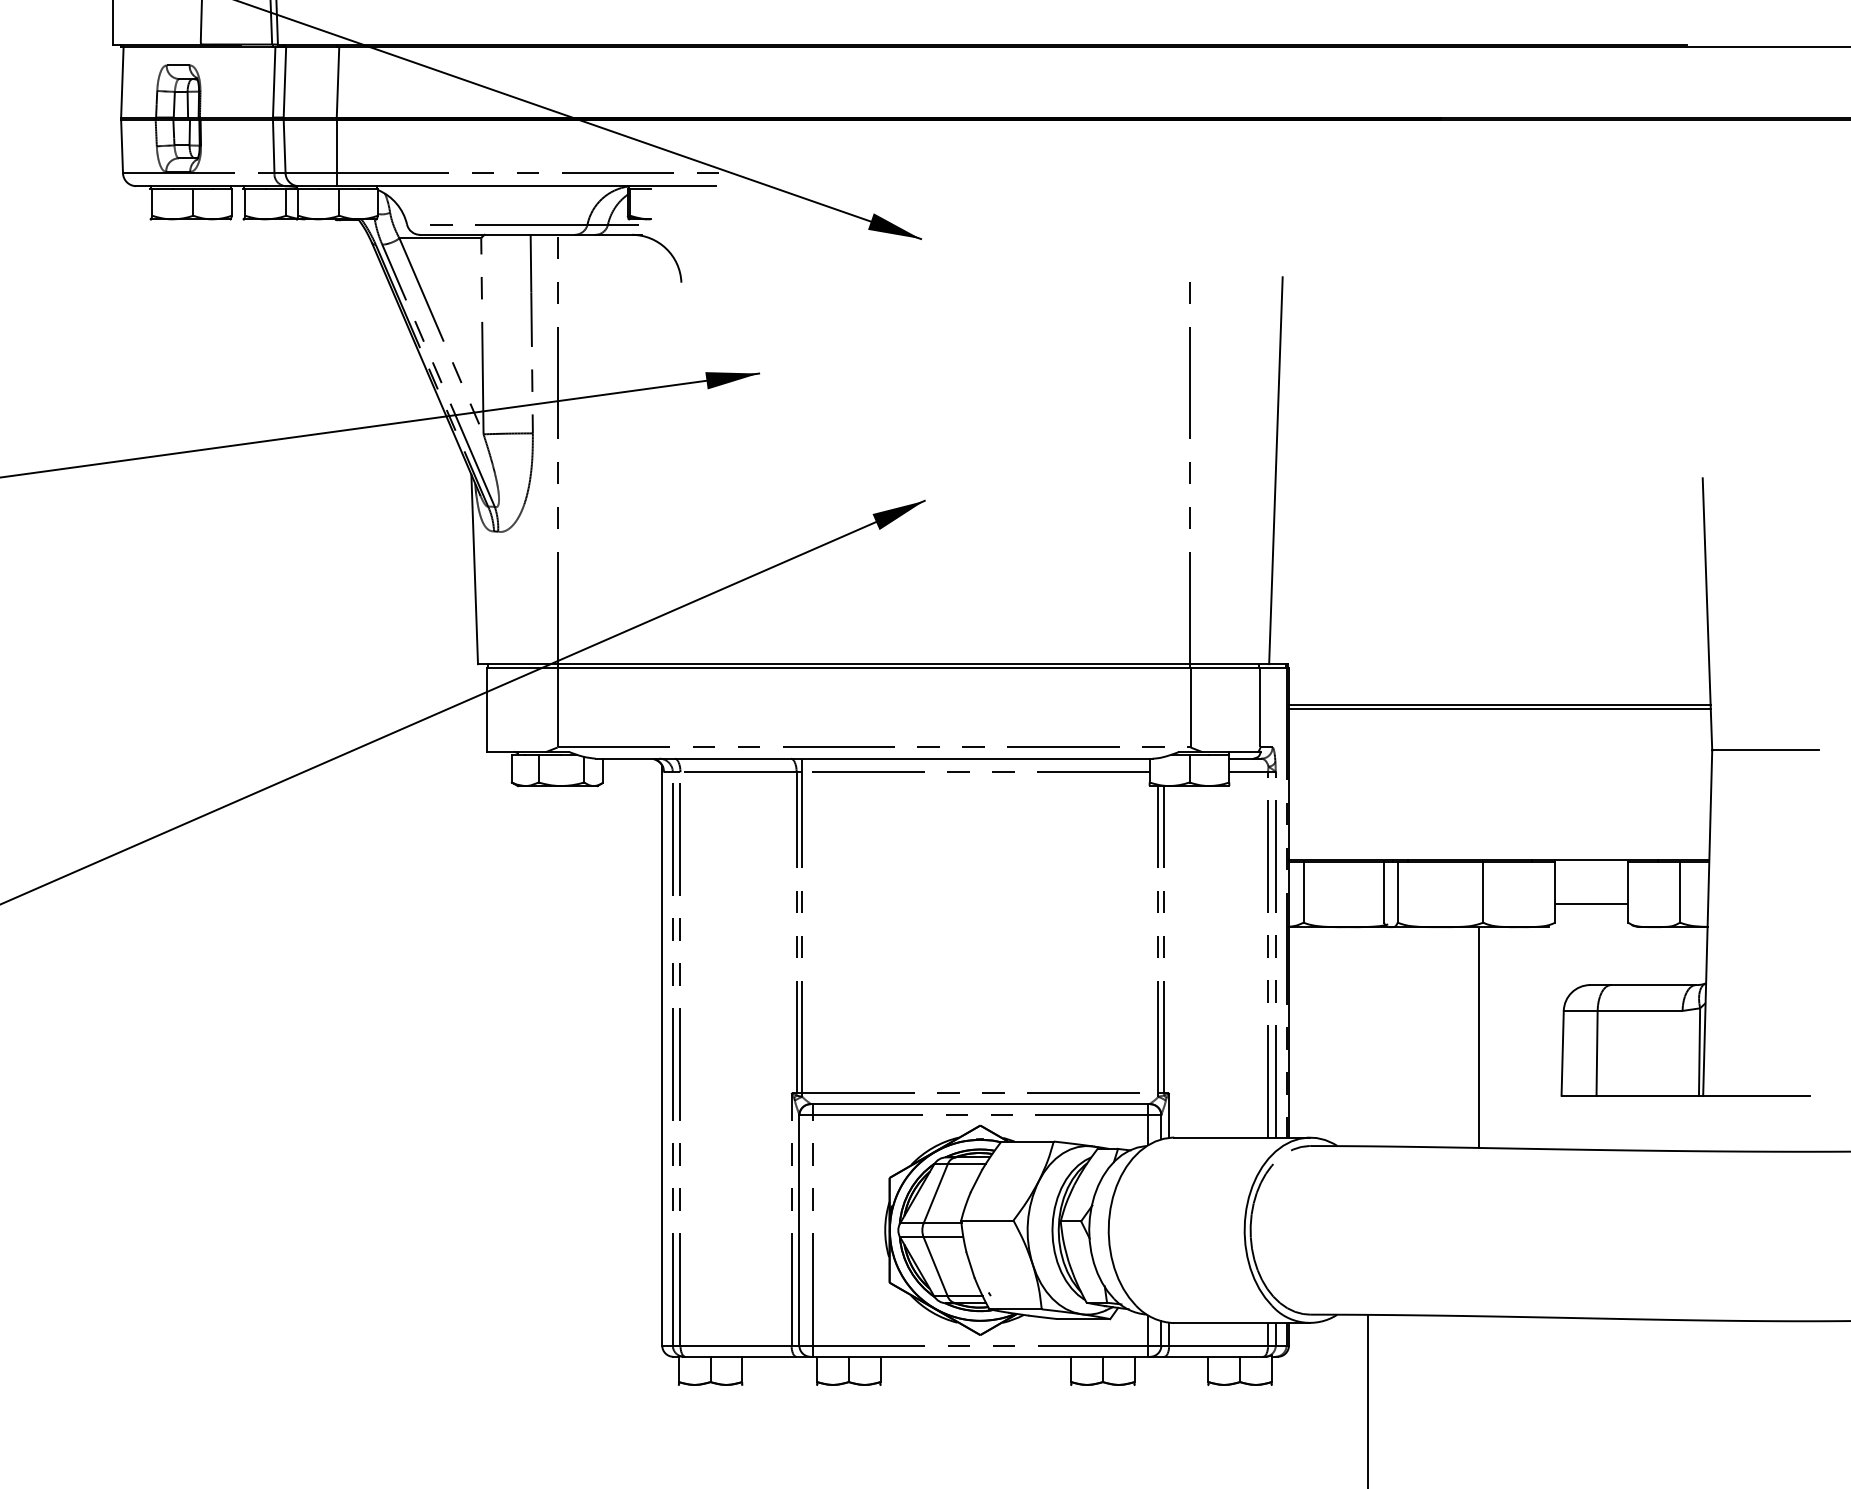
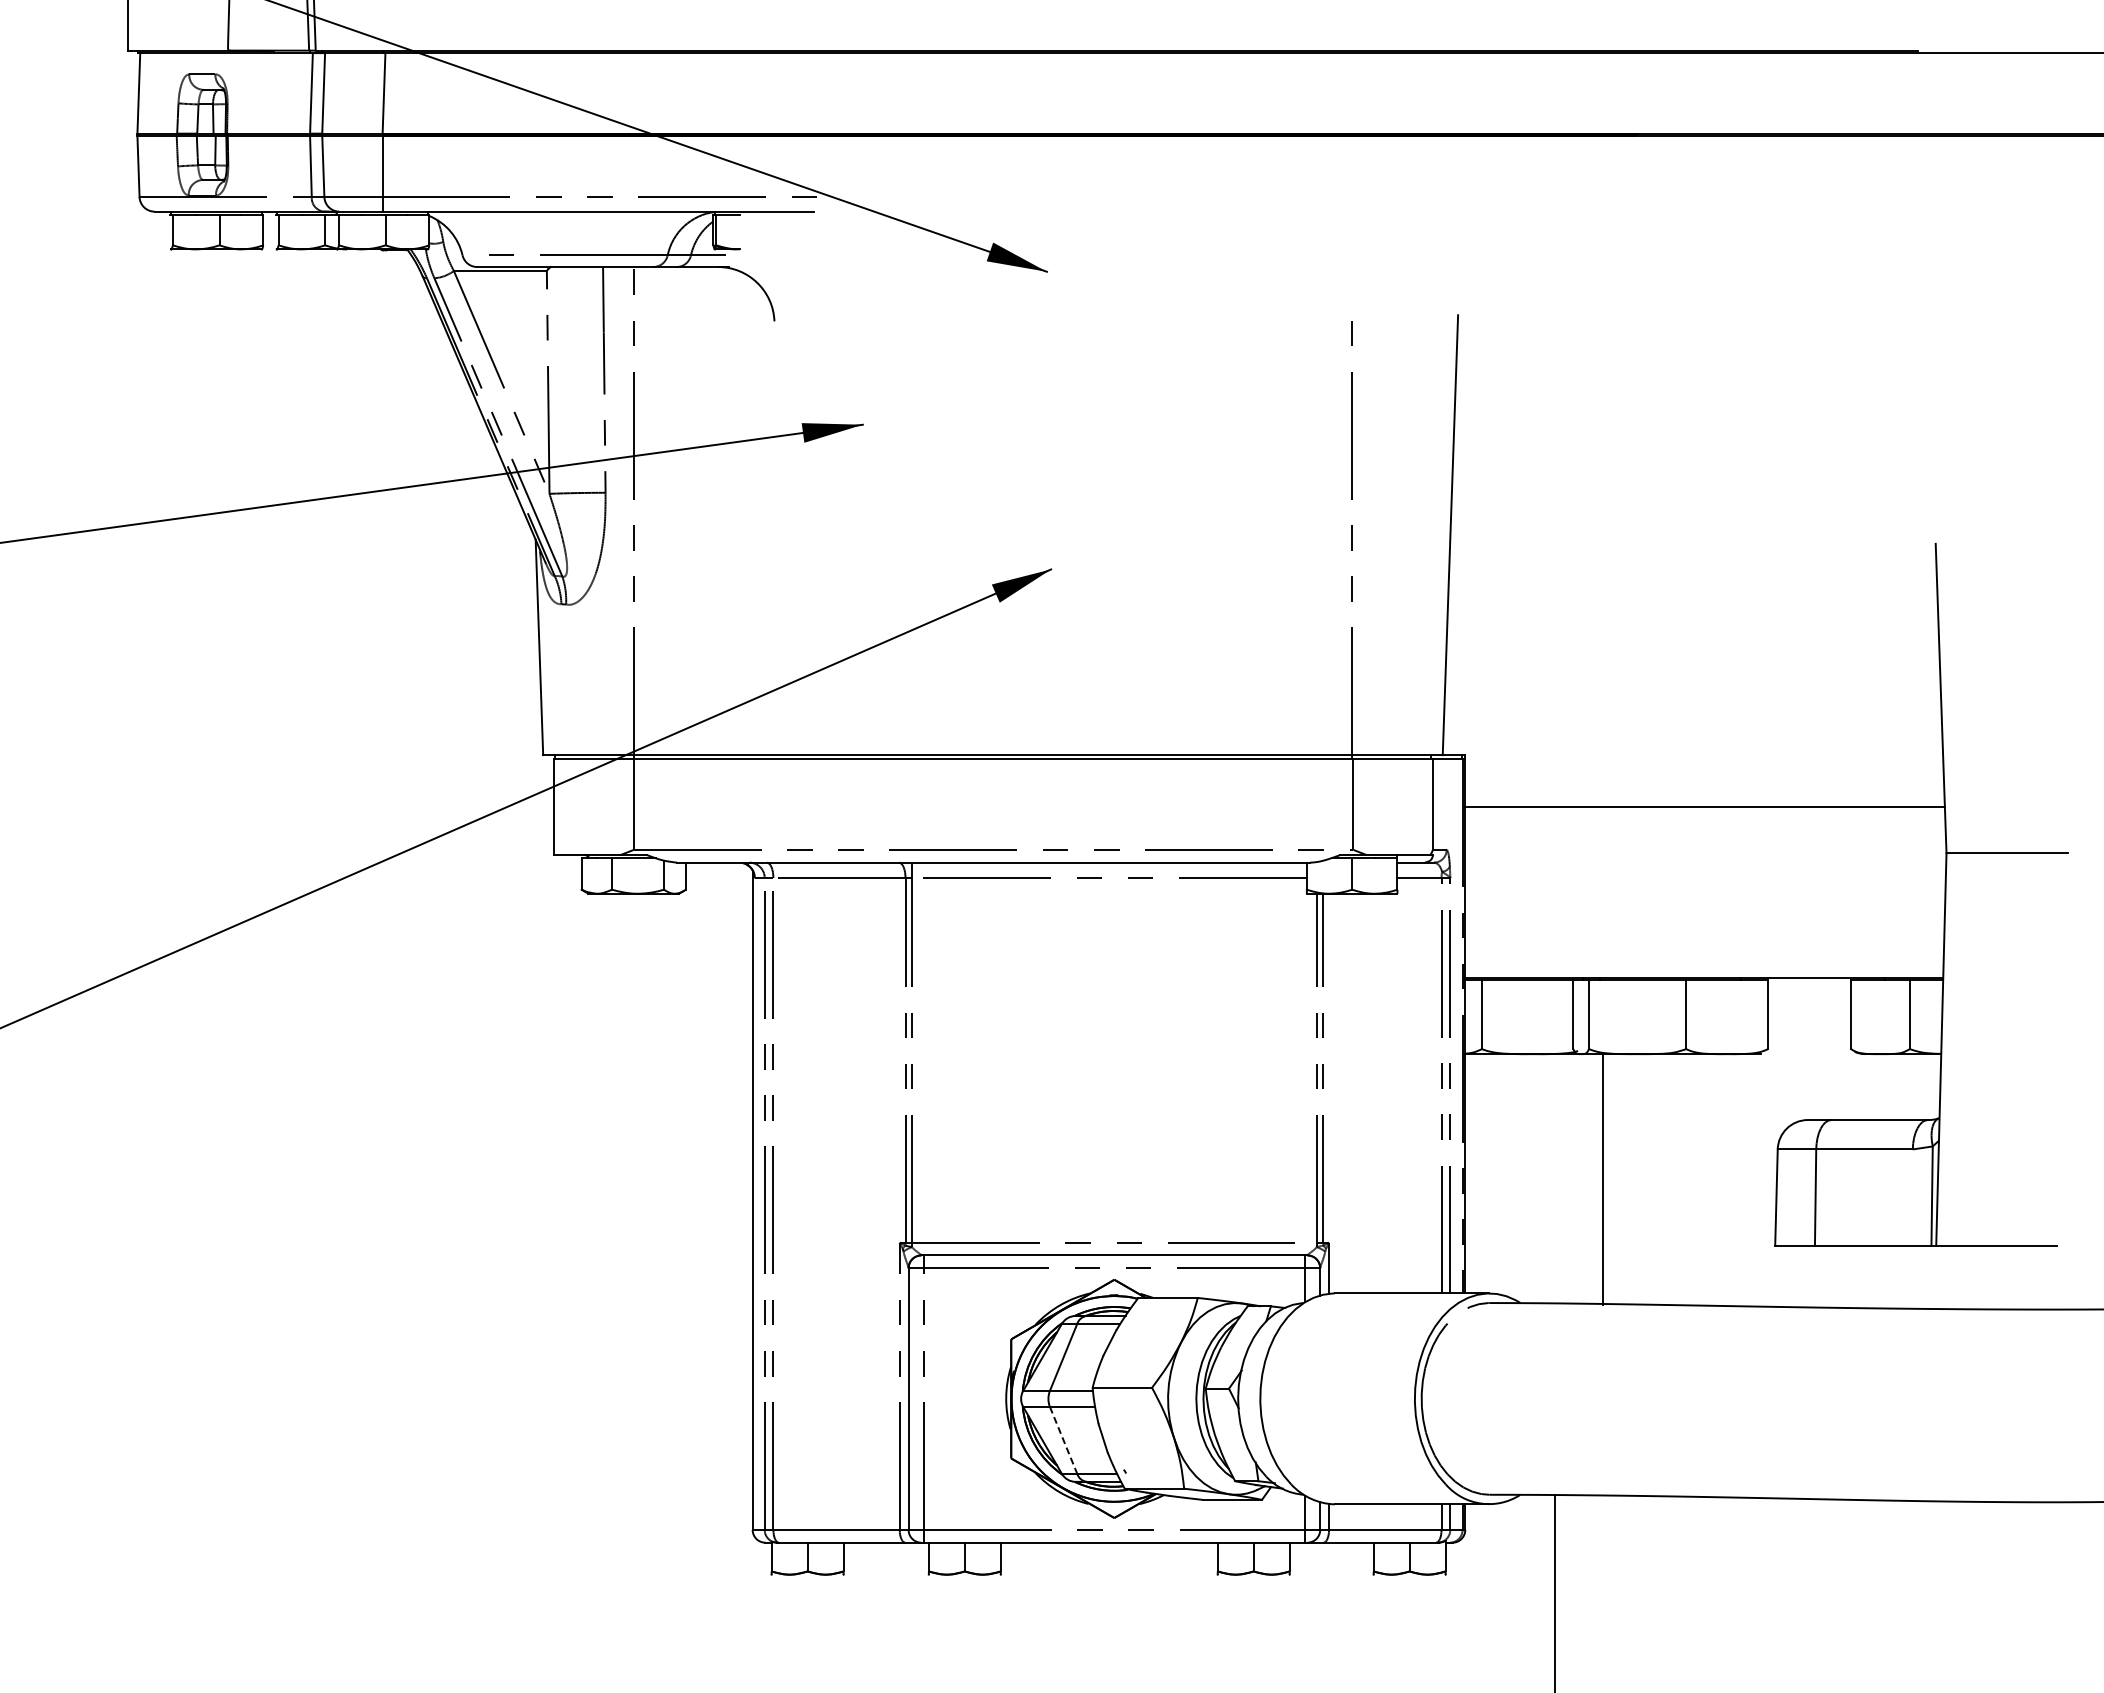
line: (1499, 704) -> (1704, 801), removed
line: (1591, 903) -> (1809, 1027), removed
line: (1479, 1037) -> (1603, 1179), moved
line: (935, 1266) -> (1063, 1440), solid -> dashed

